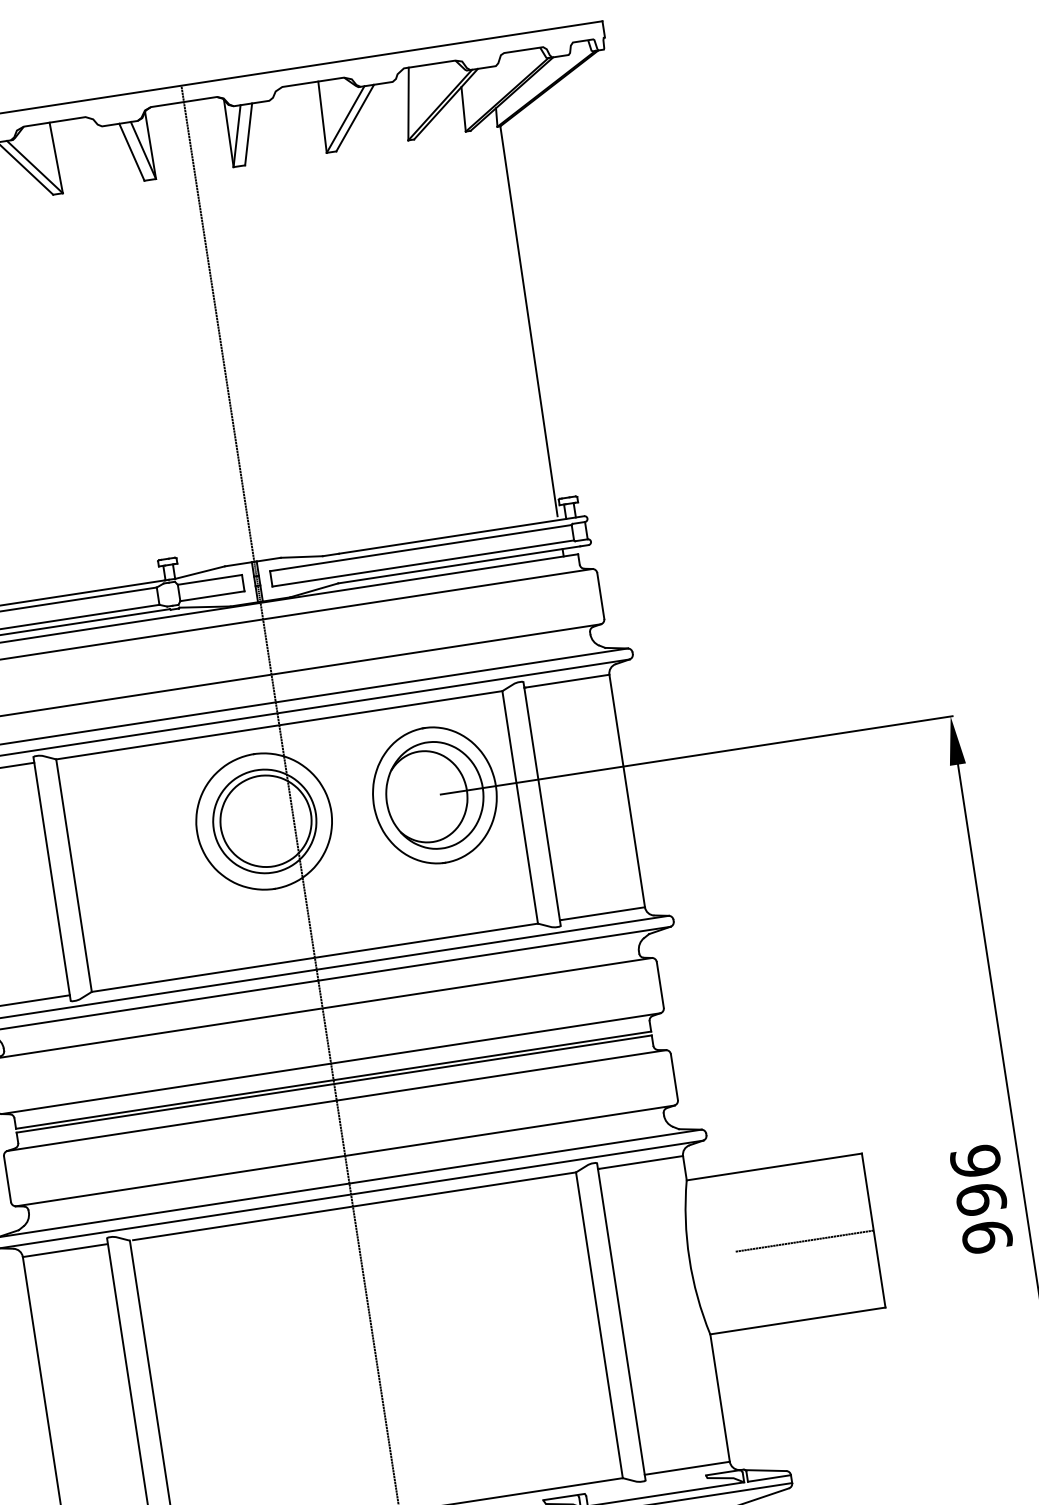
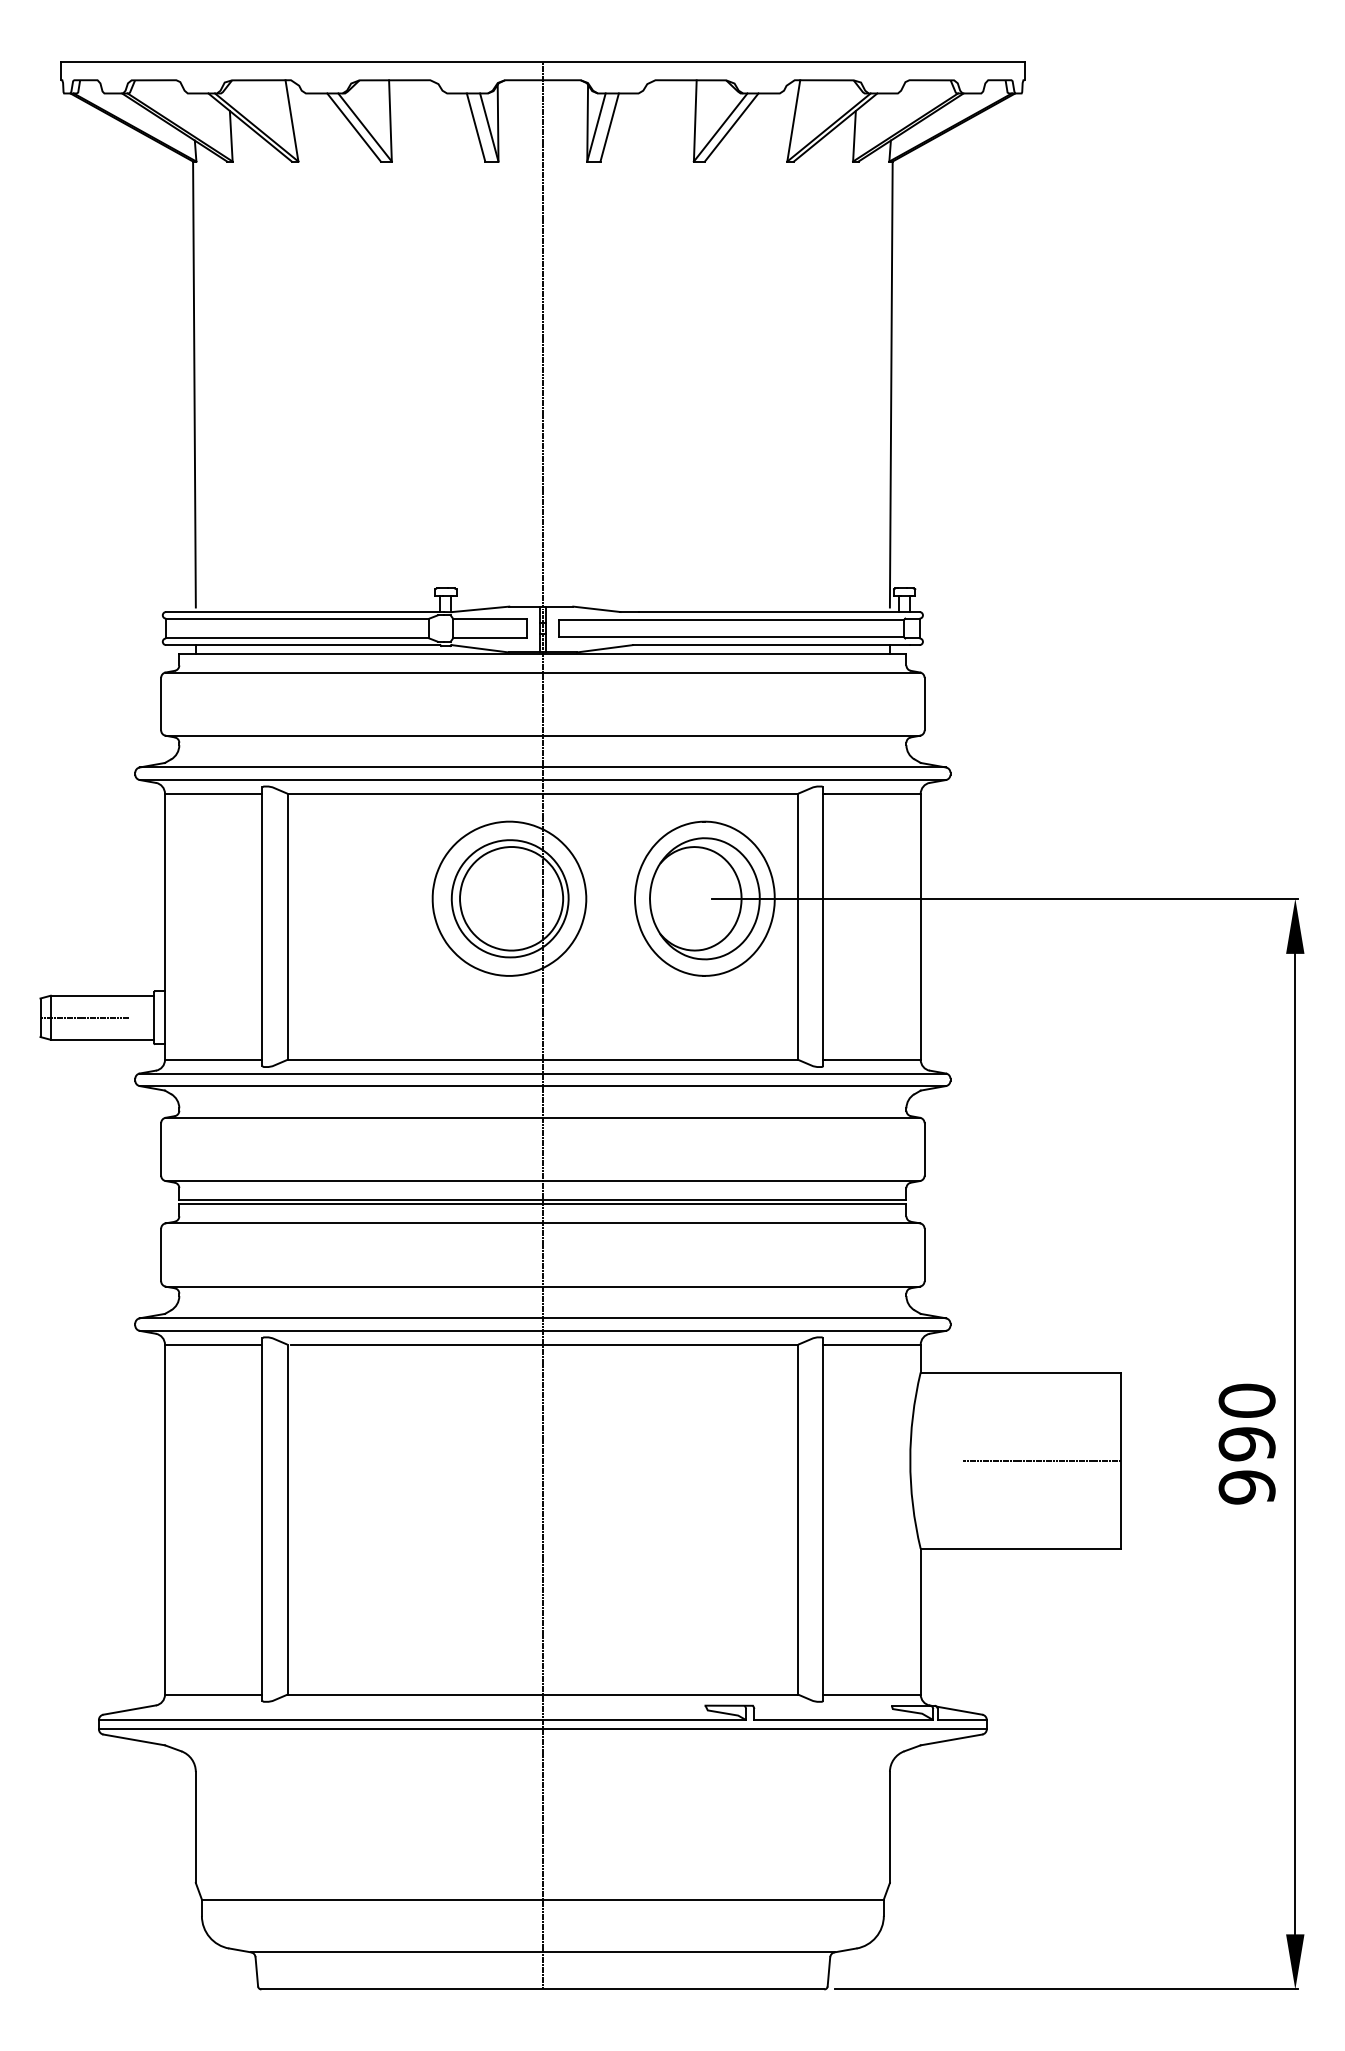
text: (975, 1161) -> (1246, 1400), 996 -> 990

